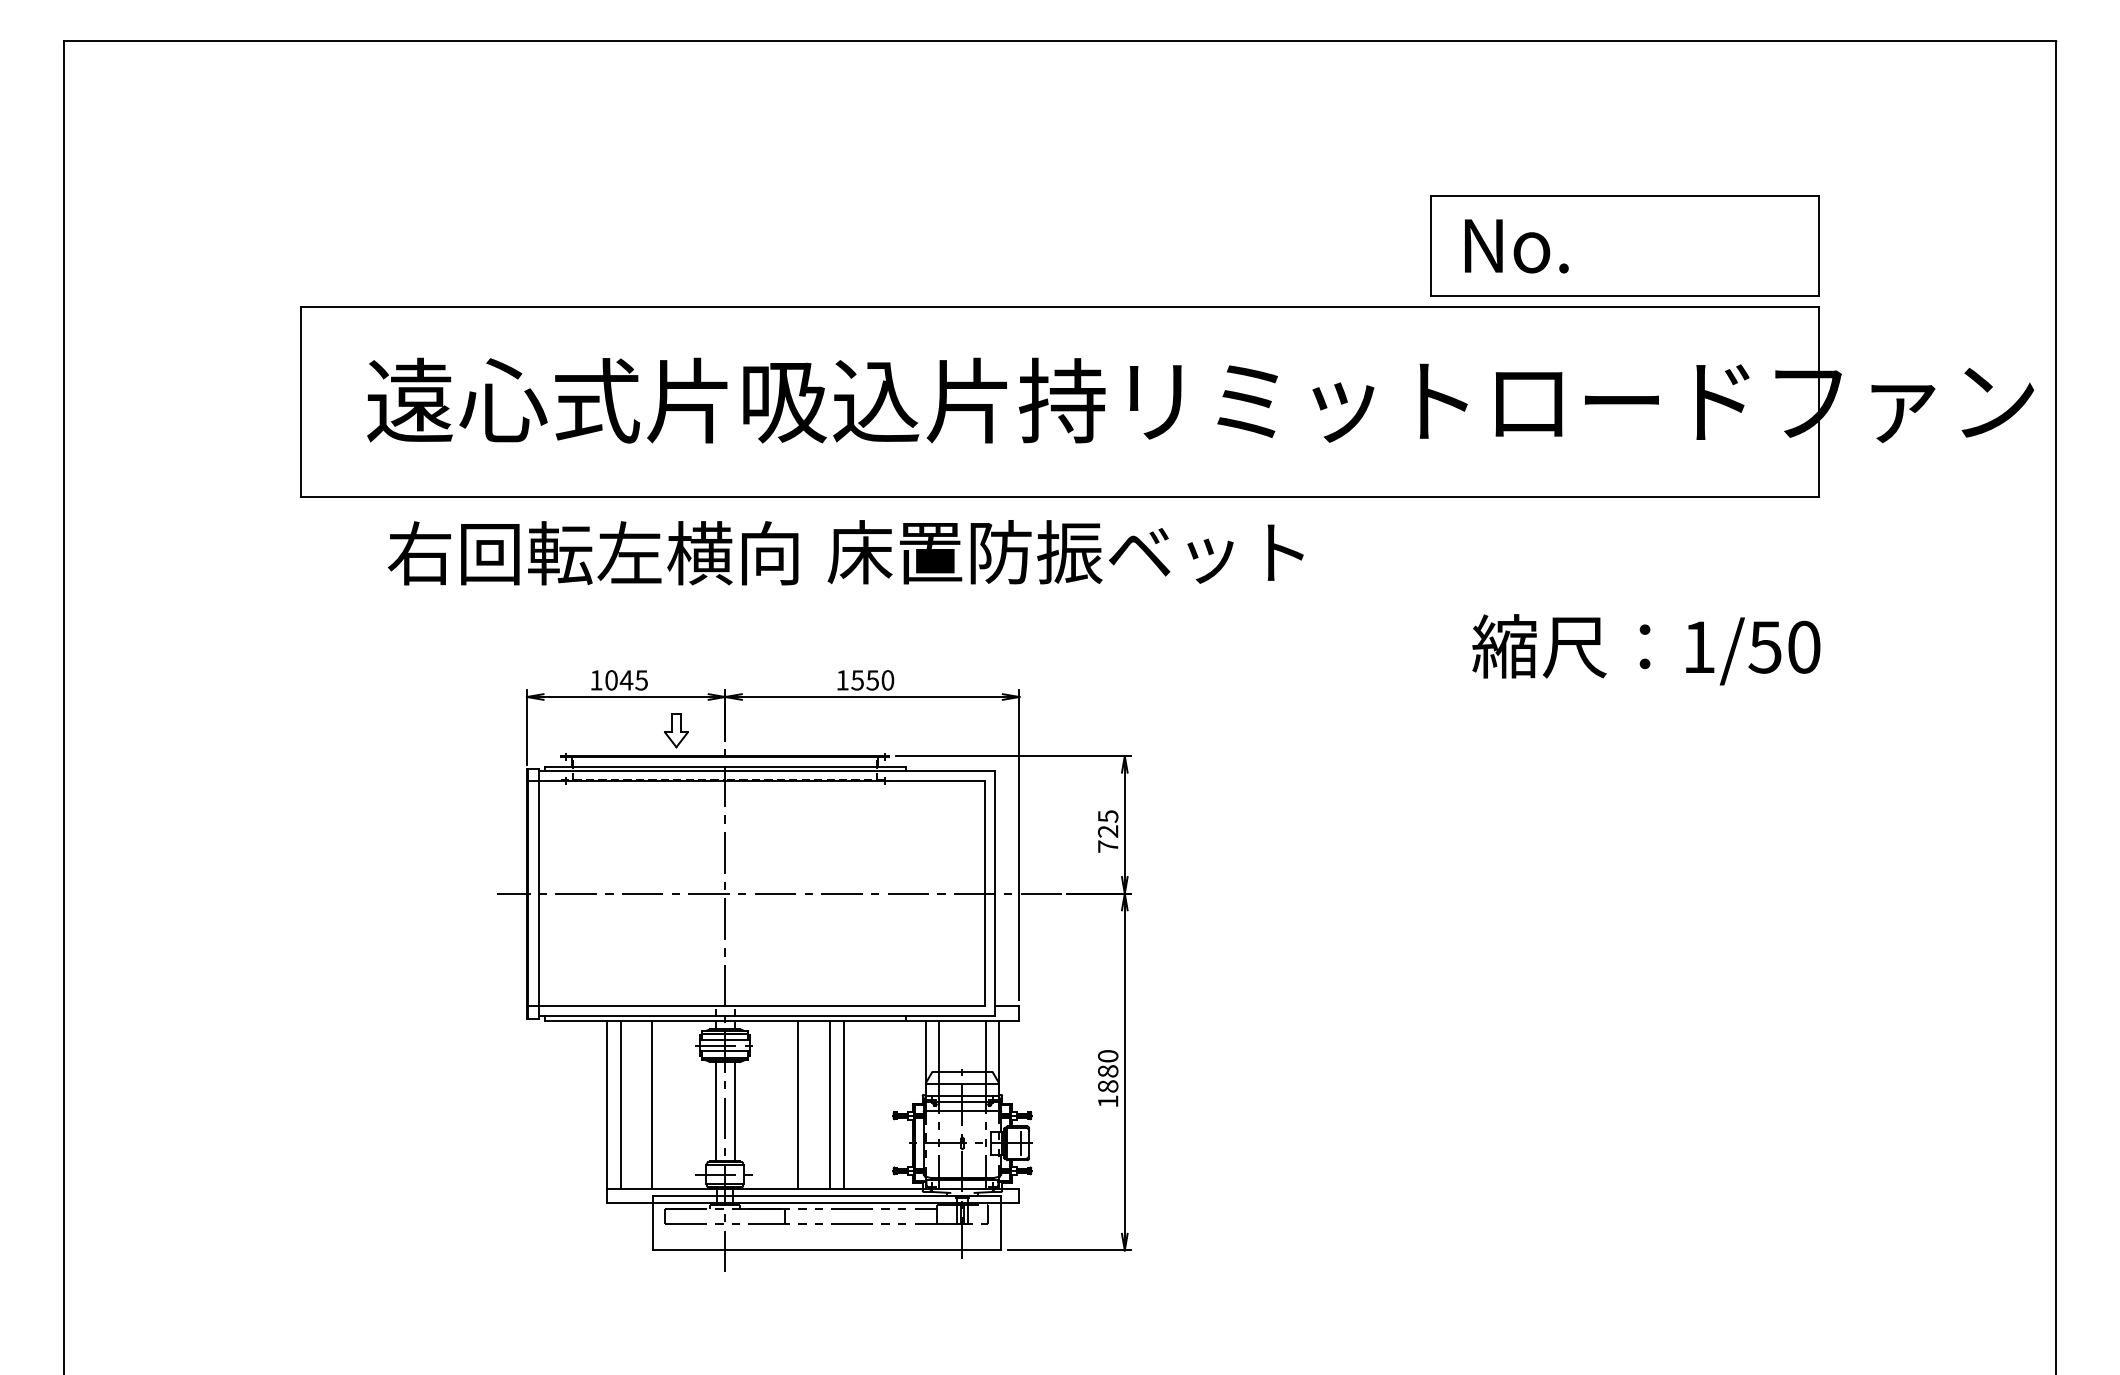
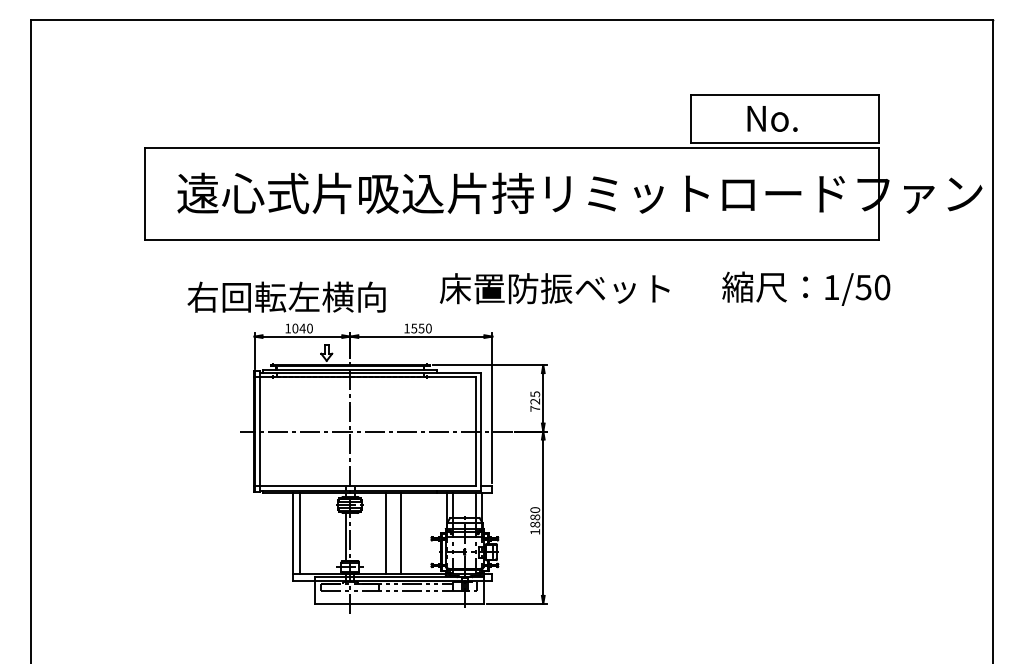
text: (1516, 245) -> (772, 118), moved
text: (593, 551) -> (286, 296), moved
text: (1065, 551) -> (554, 288), moved
text: (1646, 649) -> (806, 288), moved
text: (640, 680) -> (309, 328), 1045 -> 1040
line: (651, 1104) -> (314, 533), removed
line: (843, 1104) -> (407, 533), removed
line: (733, 1110) -> (354, 536), removed

